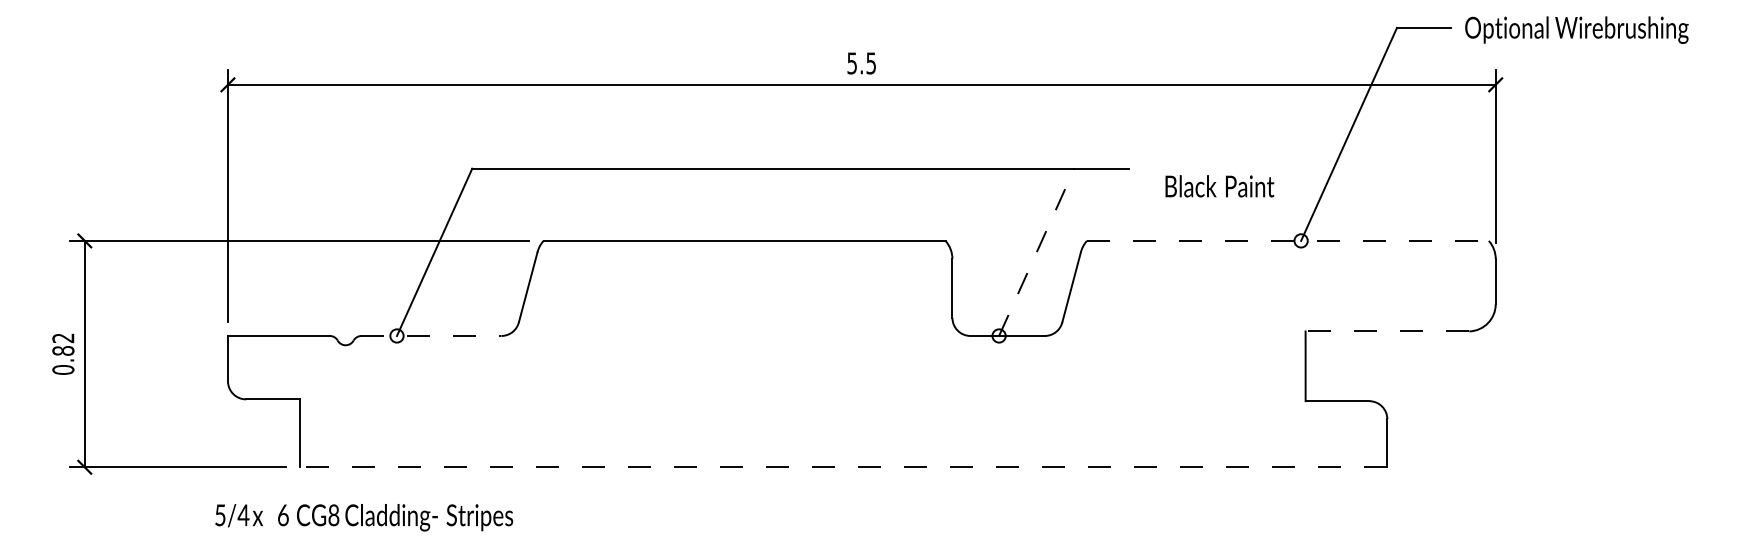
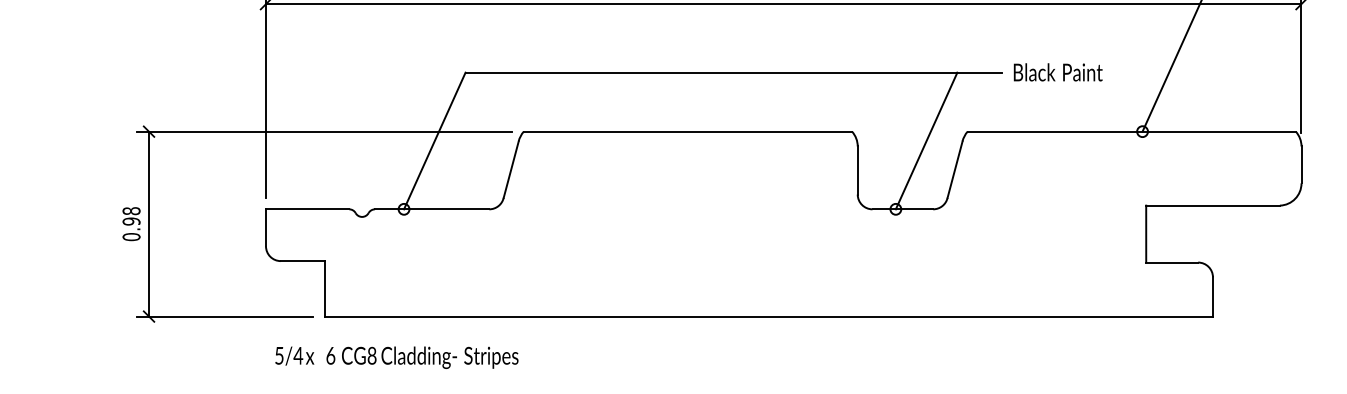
text: (1219, 186) -> (1057, 72), moved
line: (1287, 240) -> (1131, 131), dashed -> solid
line: (1036, 252) -> (926, 141), dashed -> solid
line: (1387, 331) -> (1213, 205), dashed -> solid
line: (431, 335) -> (432, 208), dashed -> solid
text: (63, 344) -> (131, 216), 0.82 -> 0.98
line: (843, 467) -> (768, 316), dashed -> solid
text: (364, 517) -> (397, 357), moved

